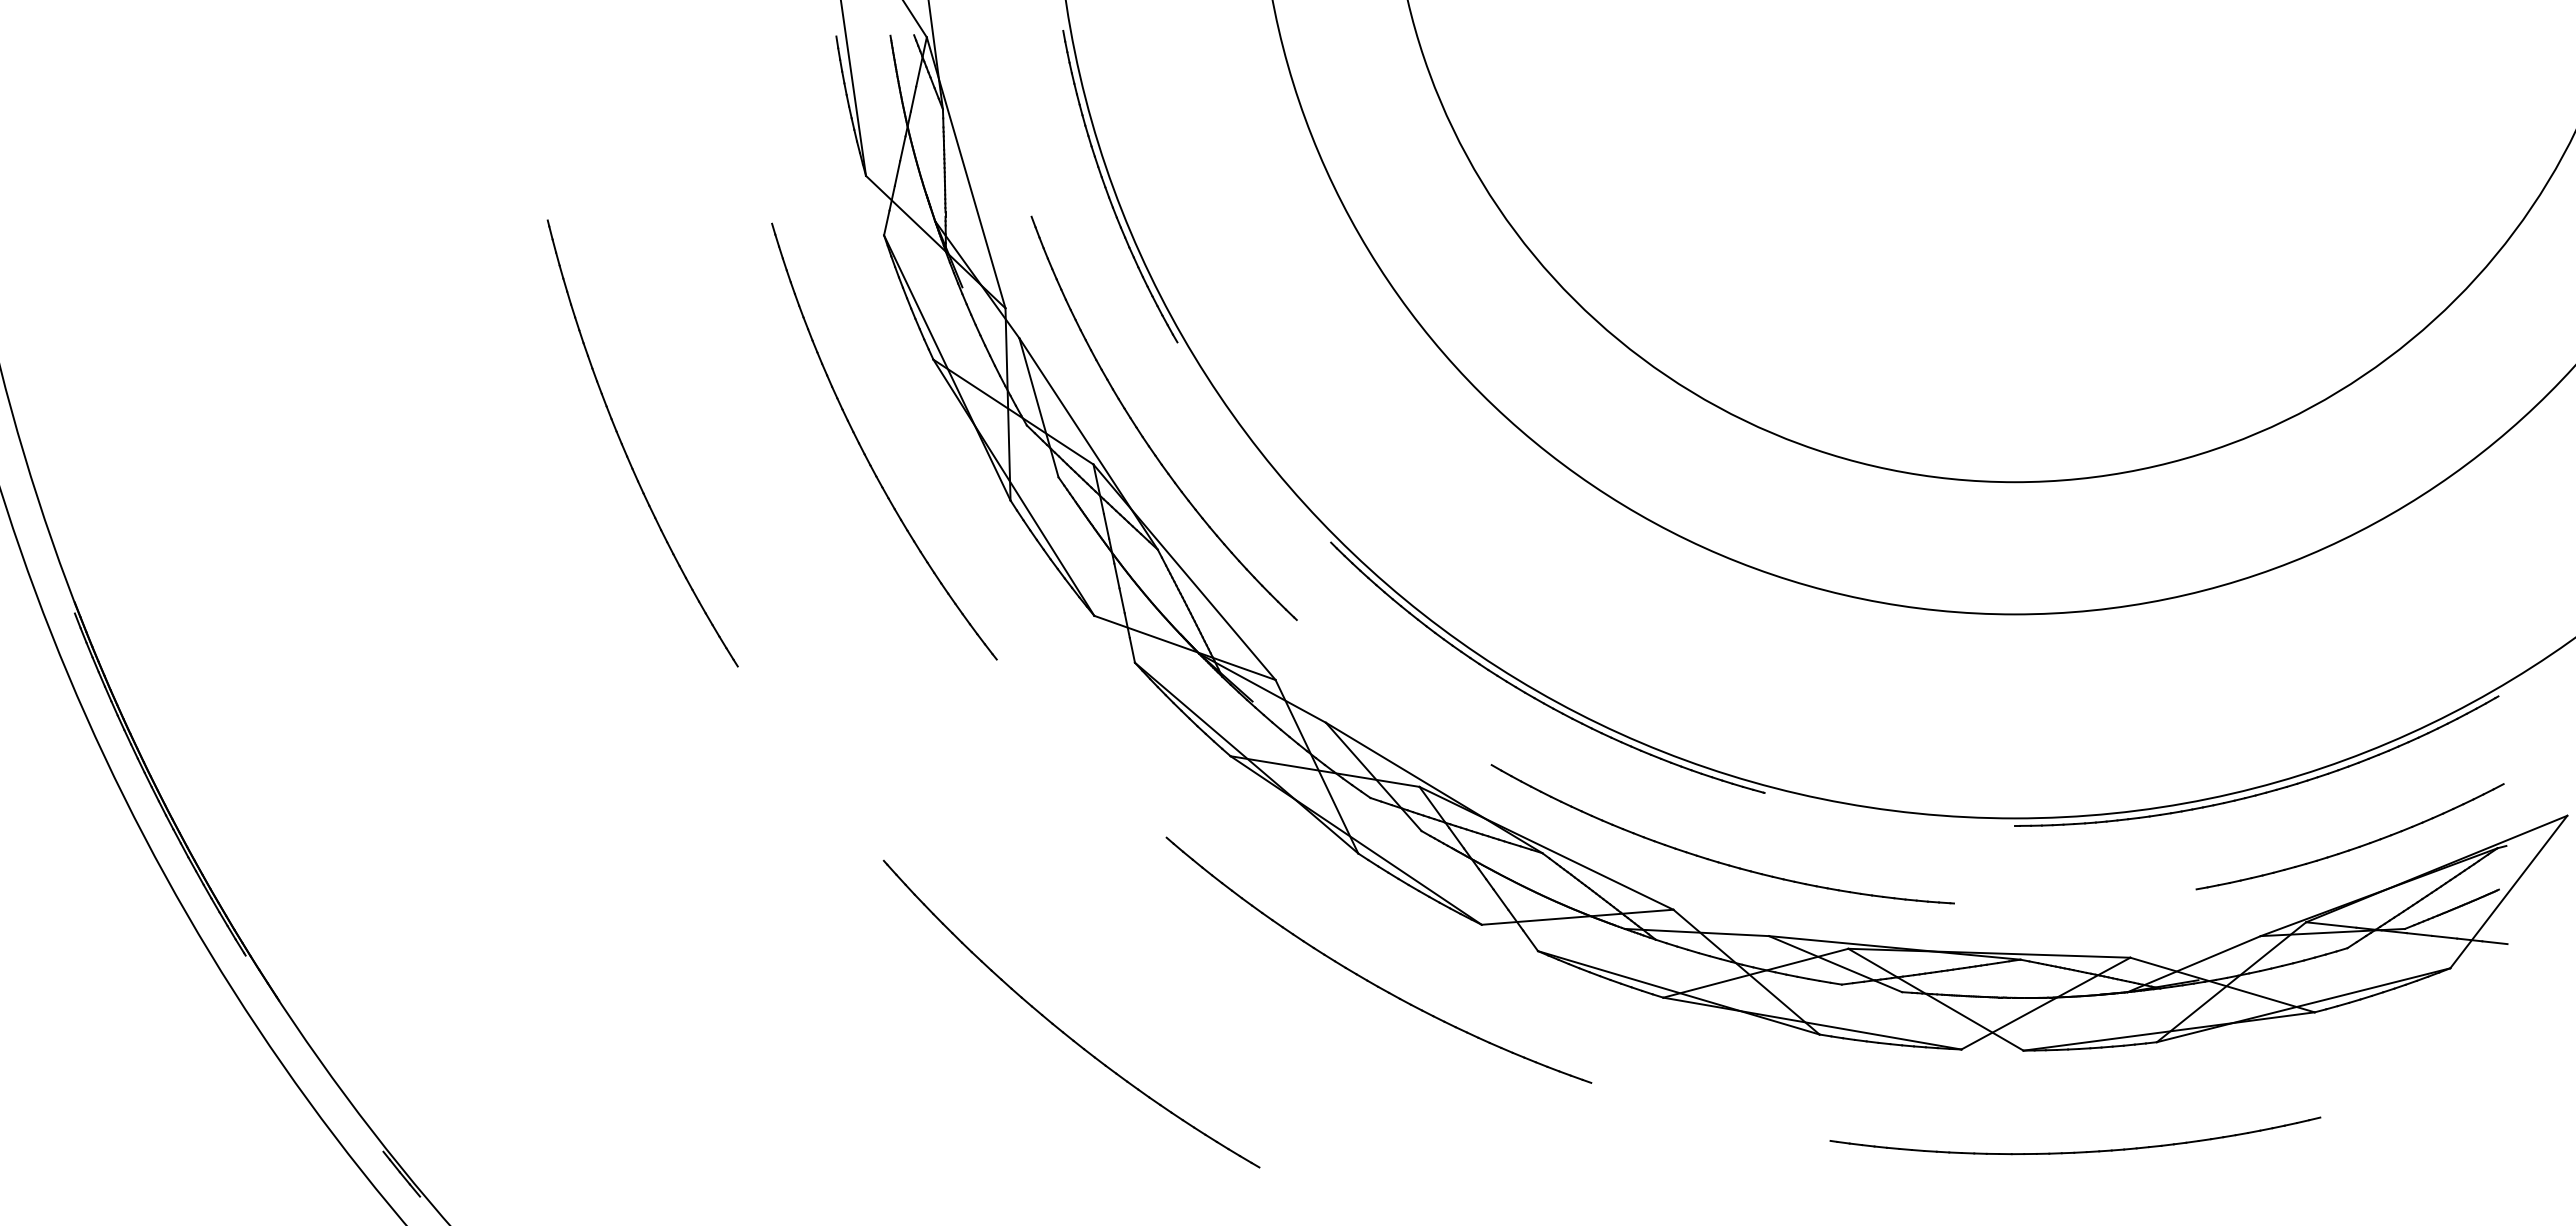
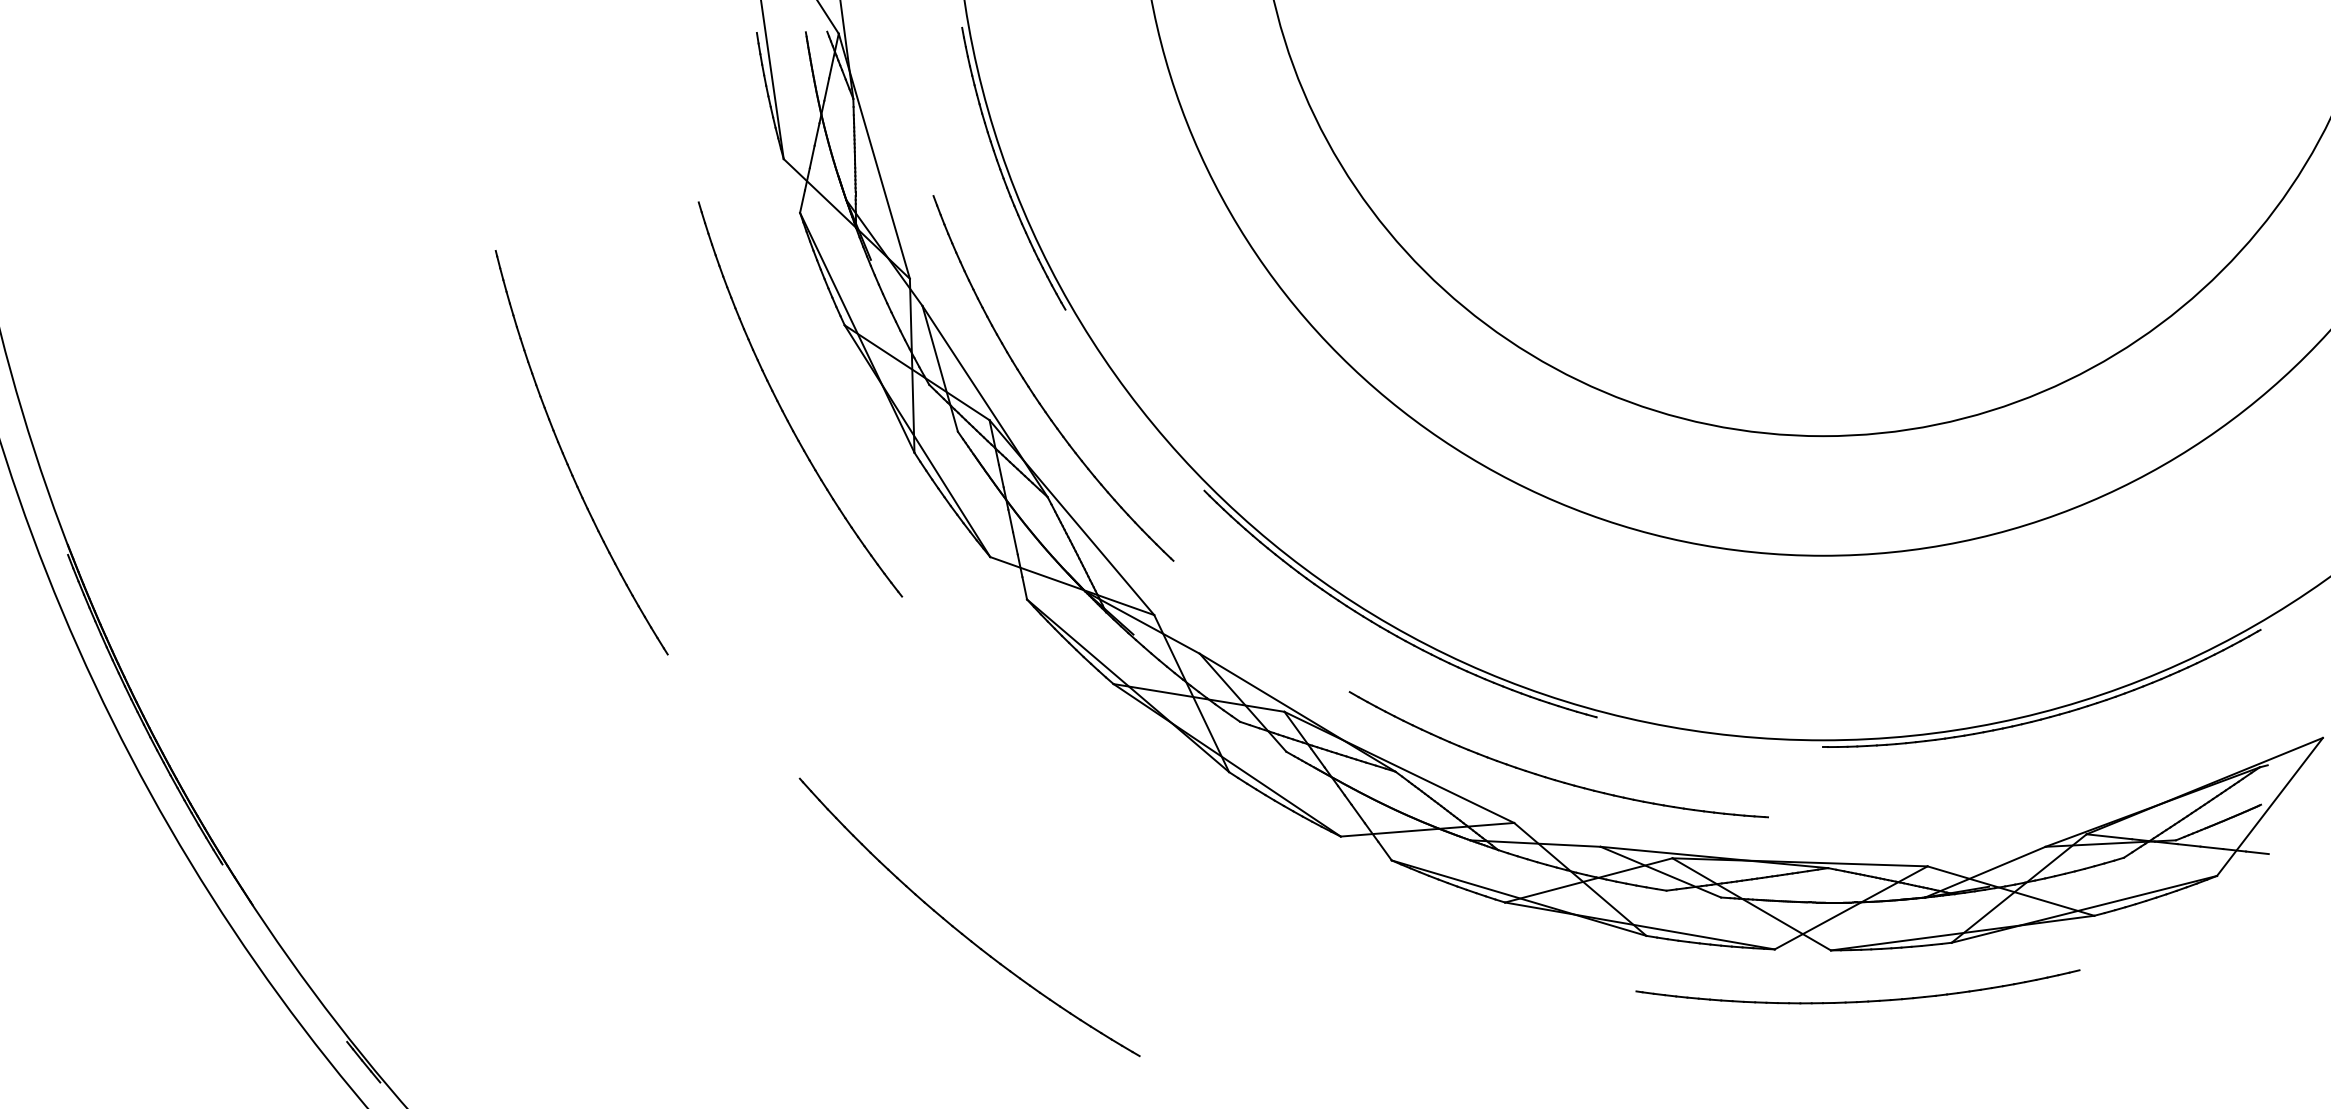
part: (625, 449) -> (566, 458), moved
part: (2354, 847) -> (2130, 766), removed
part: (1364, 977) -> (1234, 884), removed
part: (2075, 1151) -> (1858, 1000), moved

